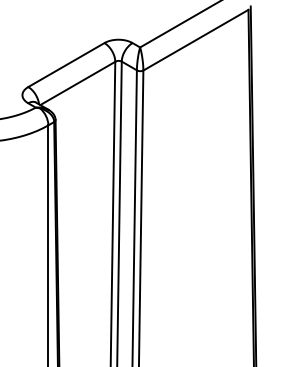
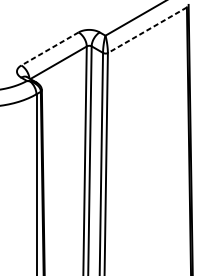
line: (195, 40) -> (147, 30), solid -> dashed
line: (66, 65) -> (50, 49), solid -> dashed

